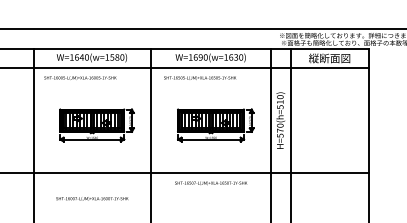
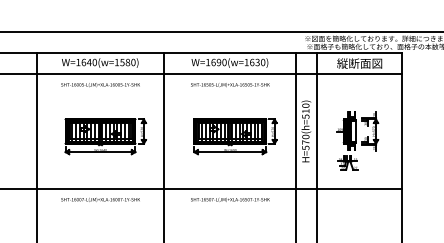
text: (80, 78) -> (100, 85), moved
text: (200, 78) -> (230, 85), moved
part: (327, 128) -> (357, 140), added
text: (92, 198) -> (100, 199), moved

